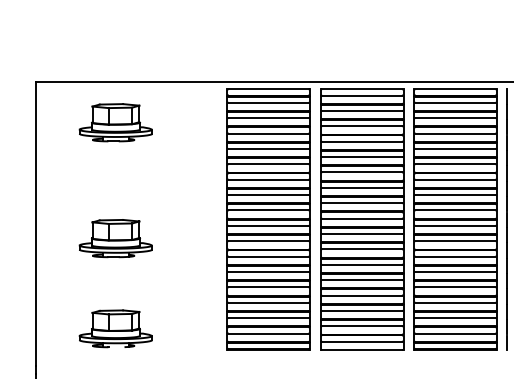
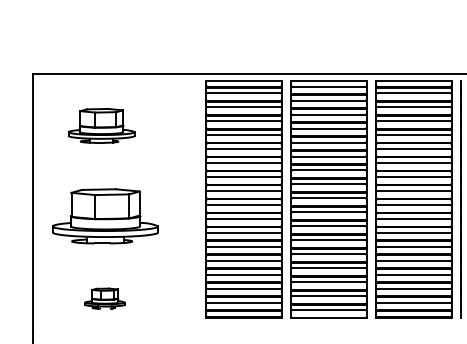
part: (115, 122) -> (101, 125), moved
part: (115, 238) -> (104, 216), size x1.6
part: (115, 328) -> (104, 298), size x0.6

